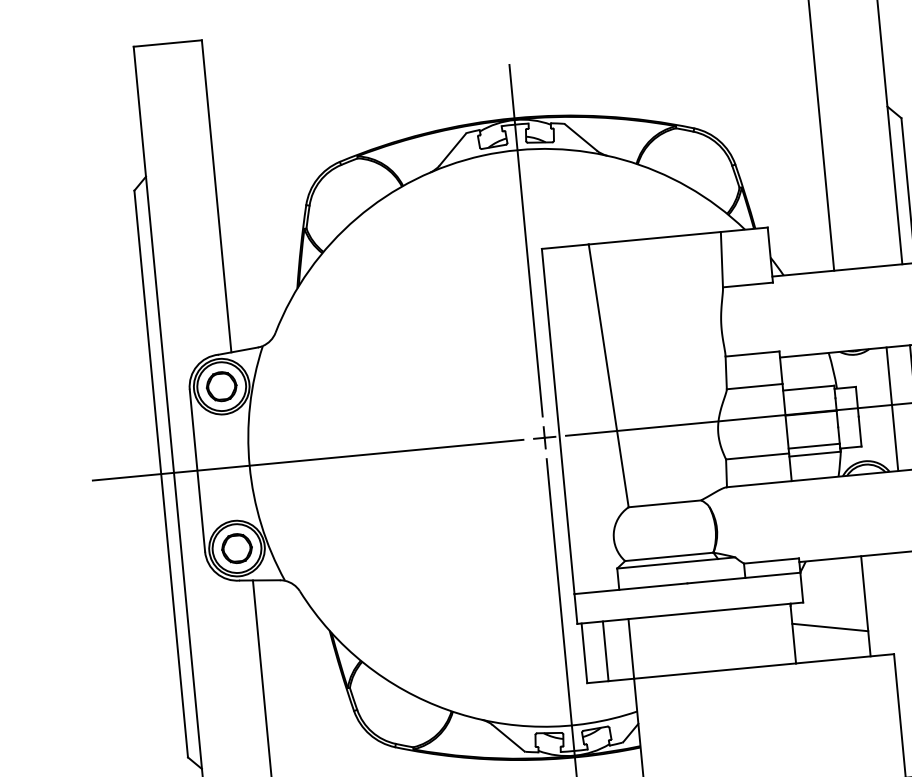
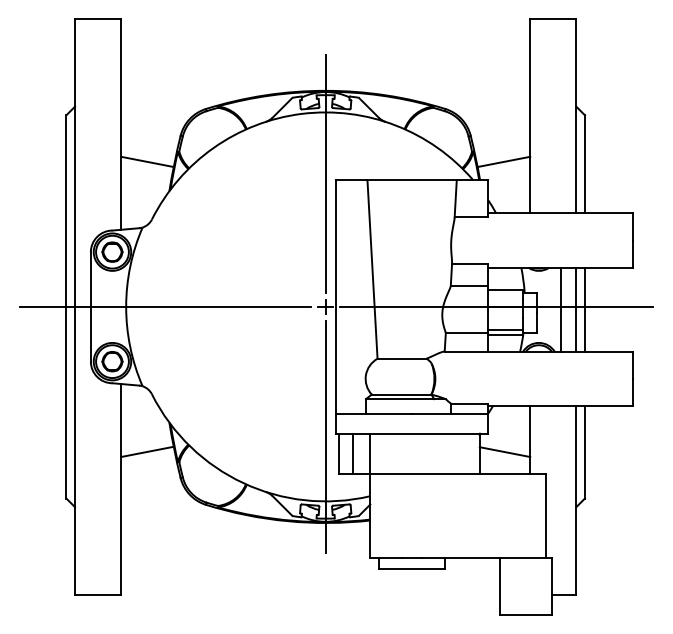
line: (787, 197) -> (503, 161), added
line: (260, 247) -> (147, 161), added
line: (301, 676) -> (147, 451), added

